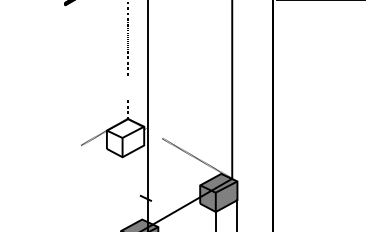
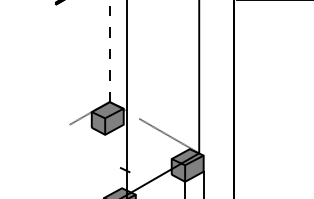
part: (127, 37) -> (109, 32), size x0.62
part: (127, 88) -> (109, 75), added
fill: (125, 138) -> (107, 118), added

